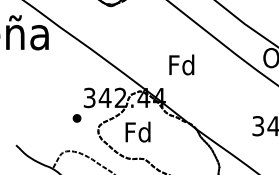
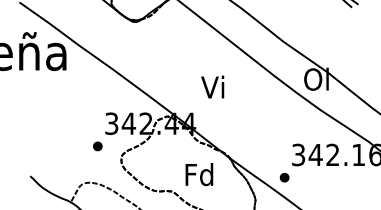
text: (181, 64) -> (213, 86), Fd -> Vi
text: (138, 132) -> (199, 174), moved
part: (245, 146) -> (284, 177), added

